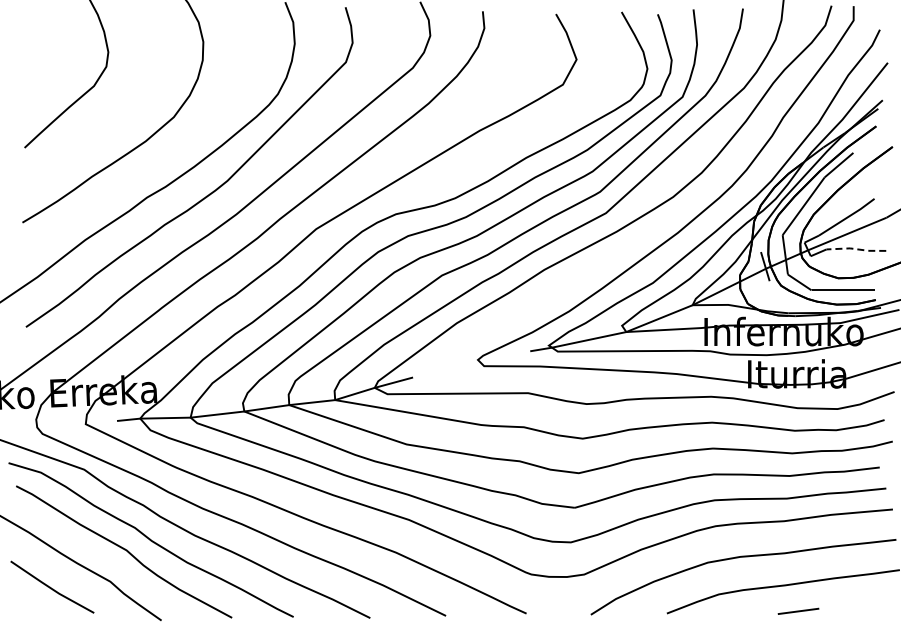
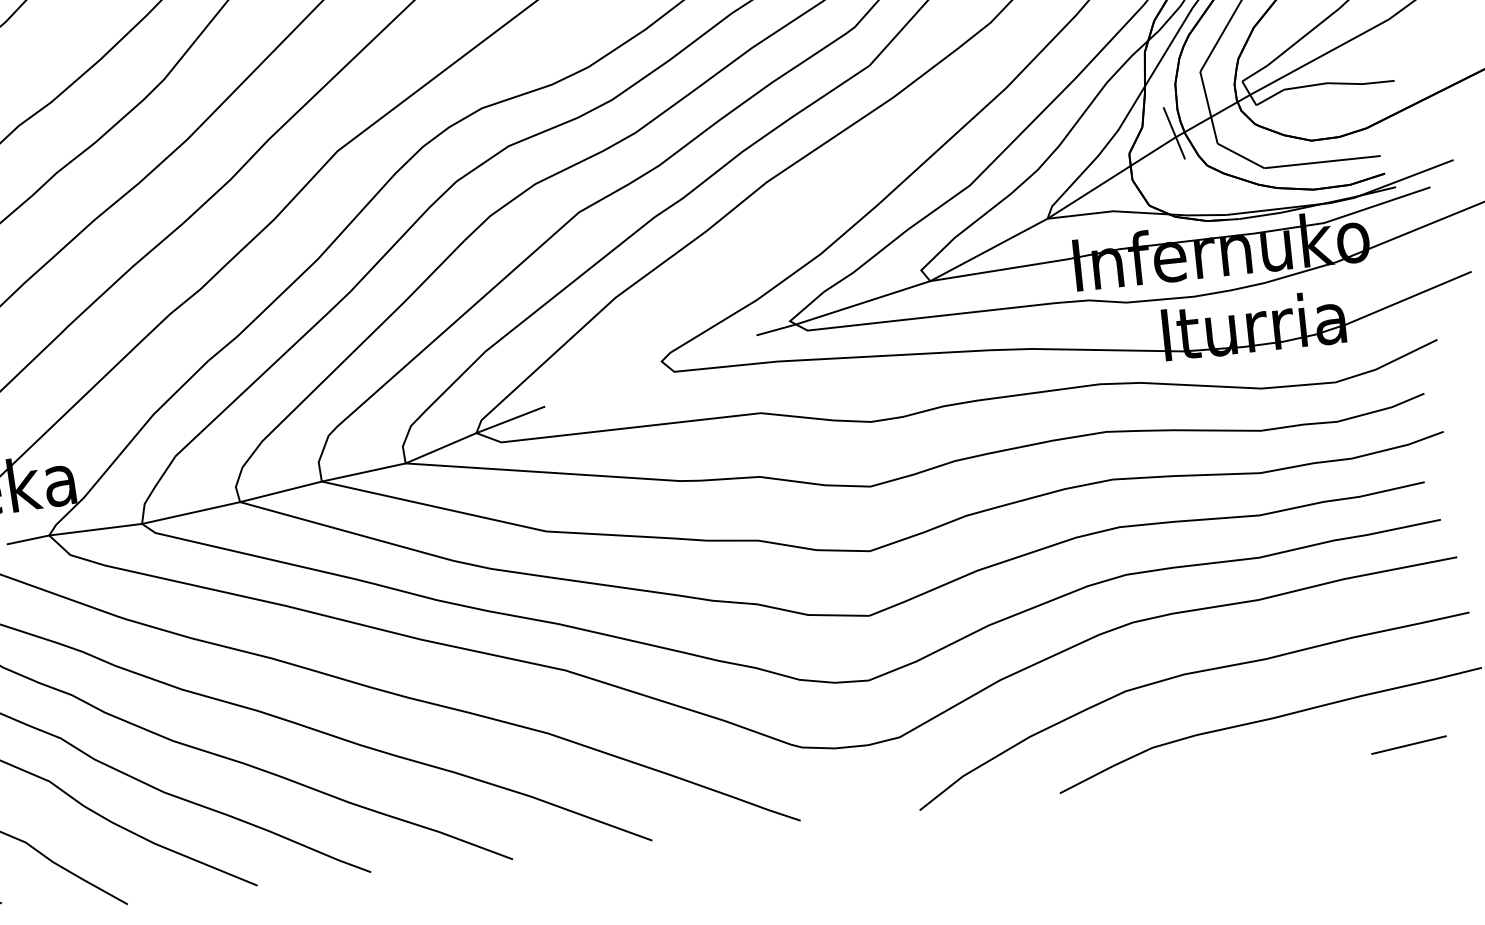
line: (855, 249) -> (1337, 84), dashed -> solid
line: (798, 610) -> (1408, 743), moved

